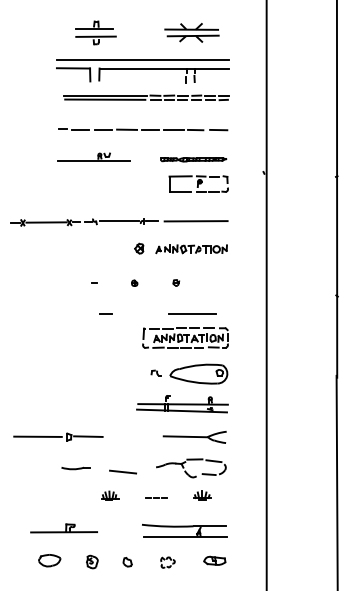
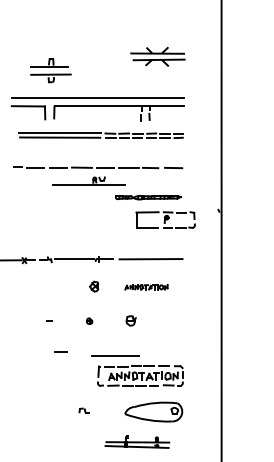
part: (191, 32) -> (157, 56), moved
part: (93, 156) -> (88, 180), moved
part: (198, 183) -> (165, 219), moved
part: (191, 249) -> (146, 287), size x0.6
part: (176, 282) -> (131, 320), size x1.6
line: (192, 313) -> (115, 355), moved
part: (155, 372) -> (83, 410), moved
part: (182, 404) -> (137, 442), size x0.7

